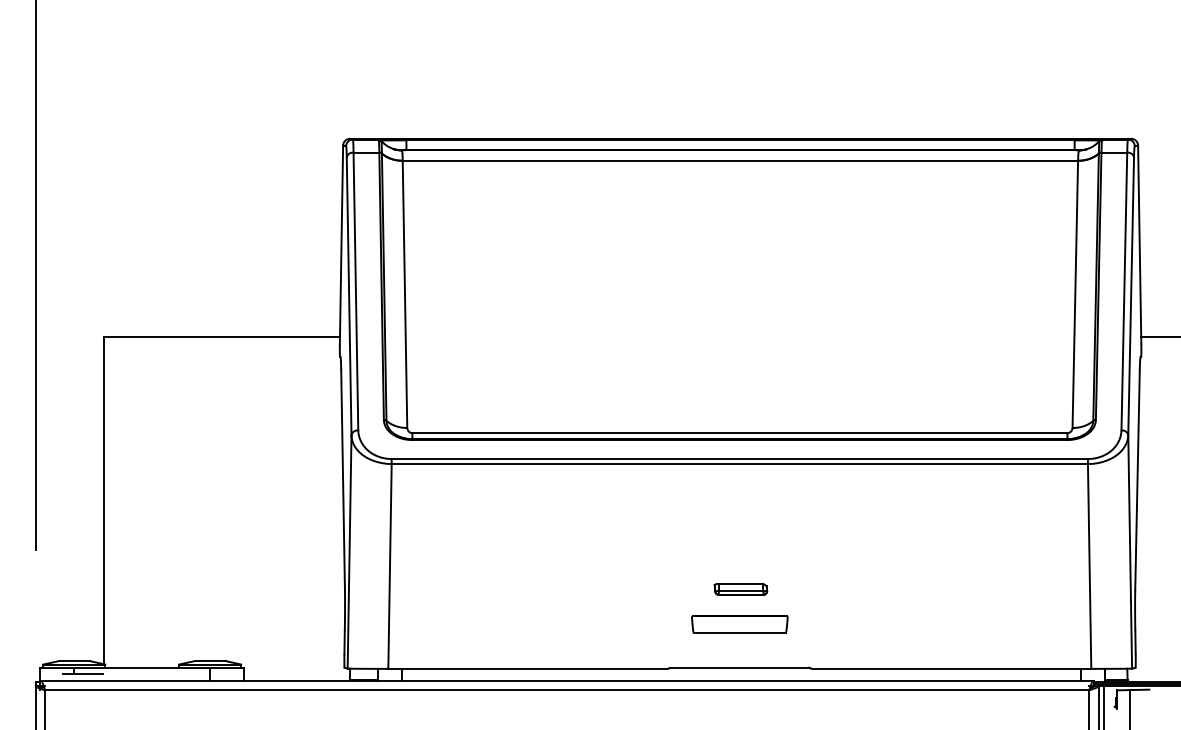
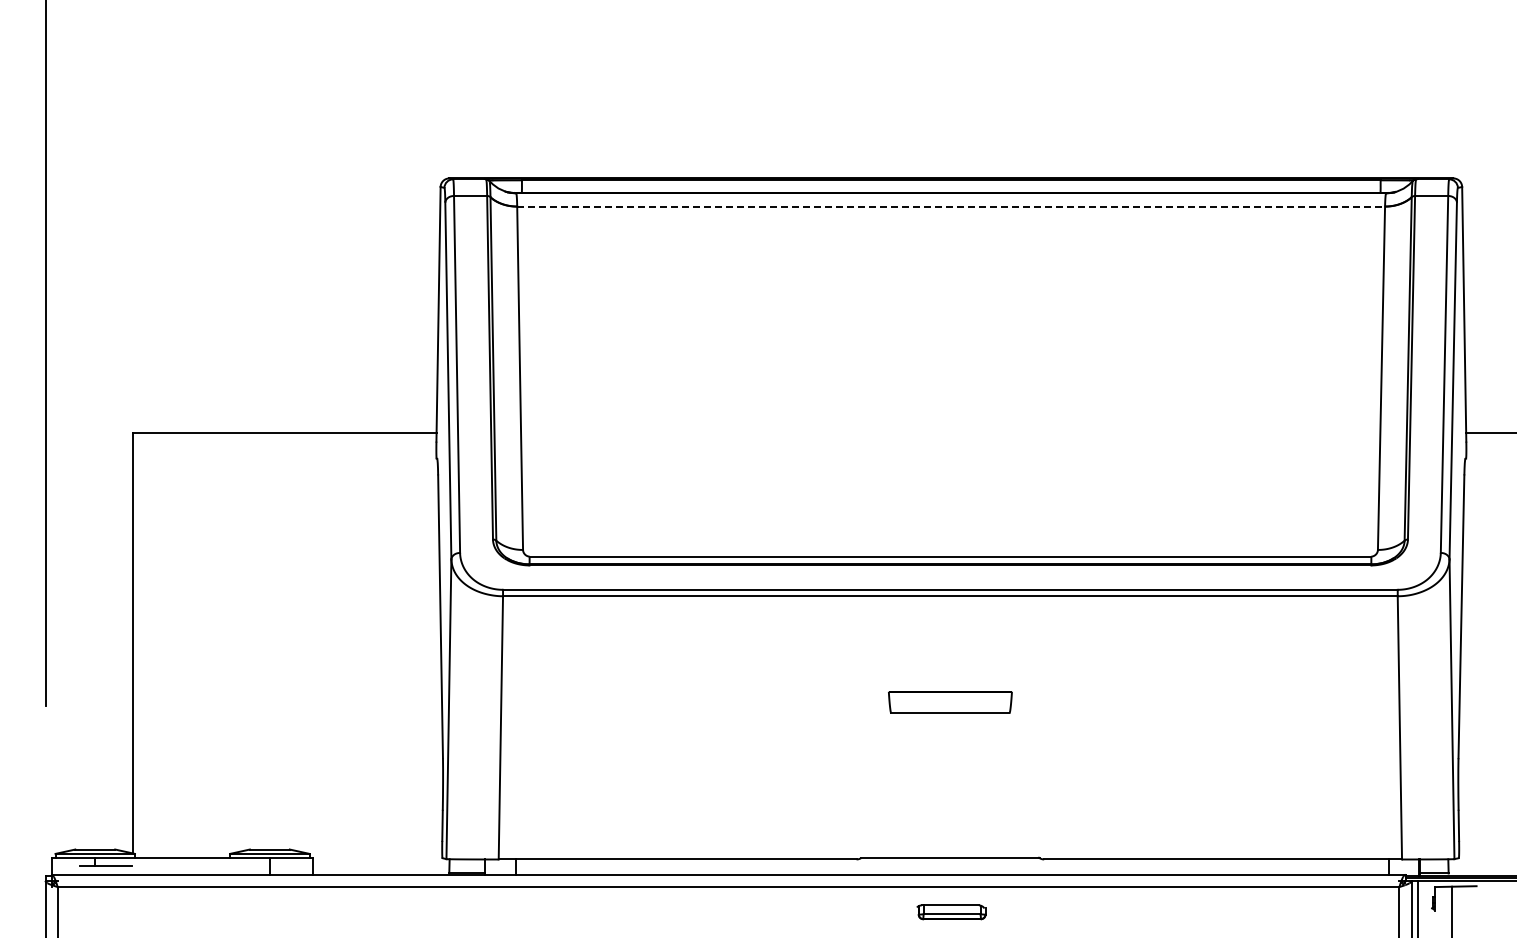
line: (740, 160) -> (951, 206), solid -> dashed
part: (740, 589) -> (951, 912), moved
part: (739, 624) -> (950, 702), moved

